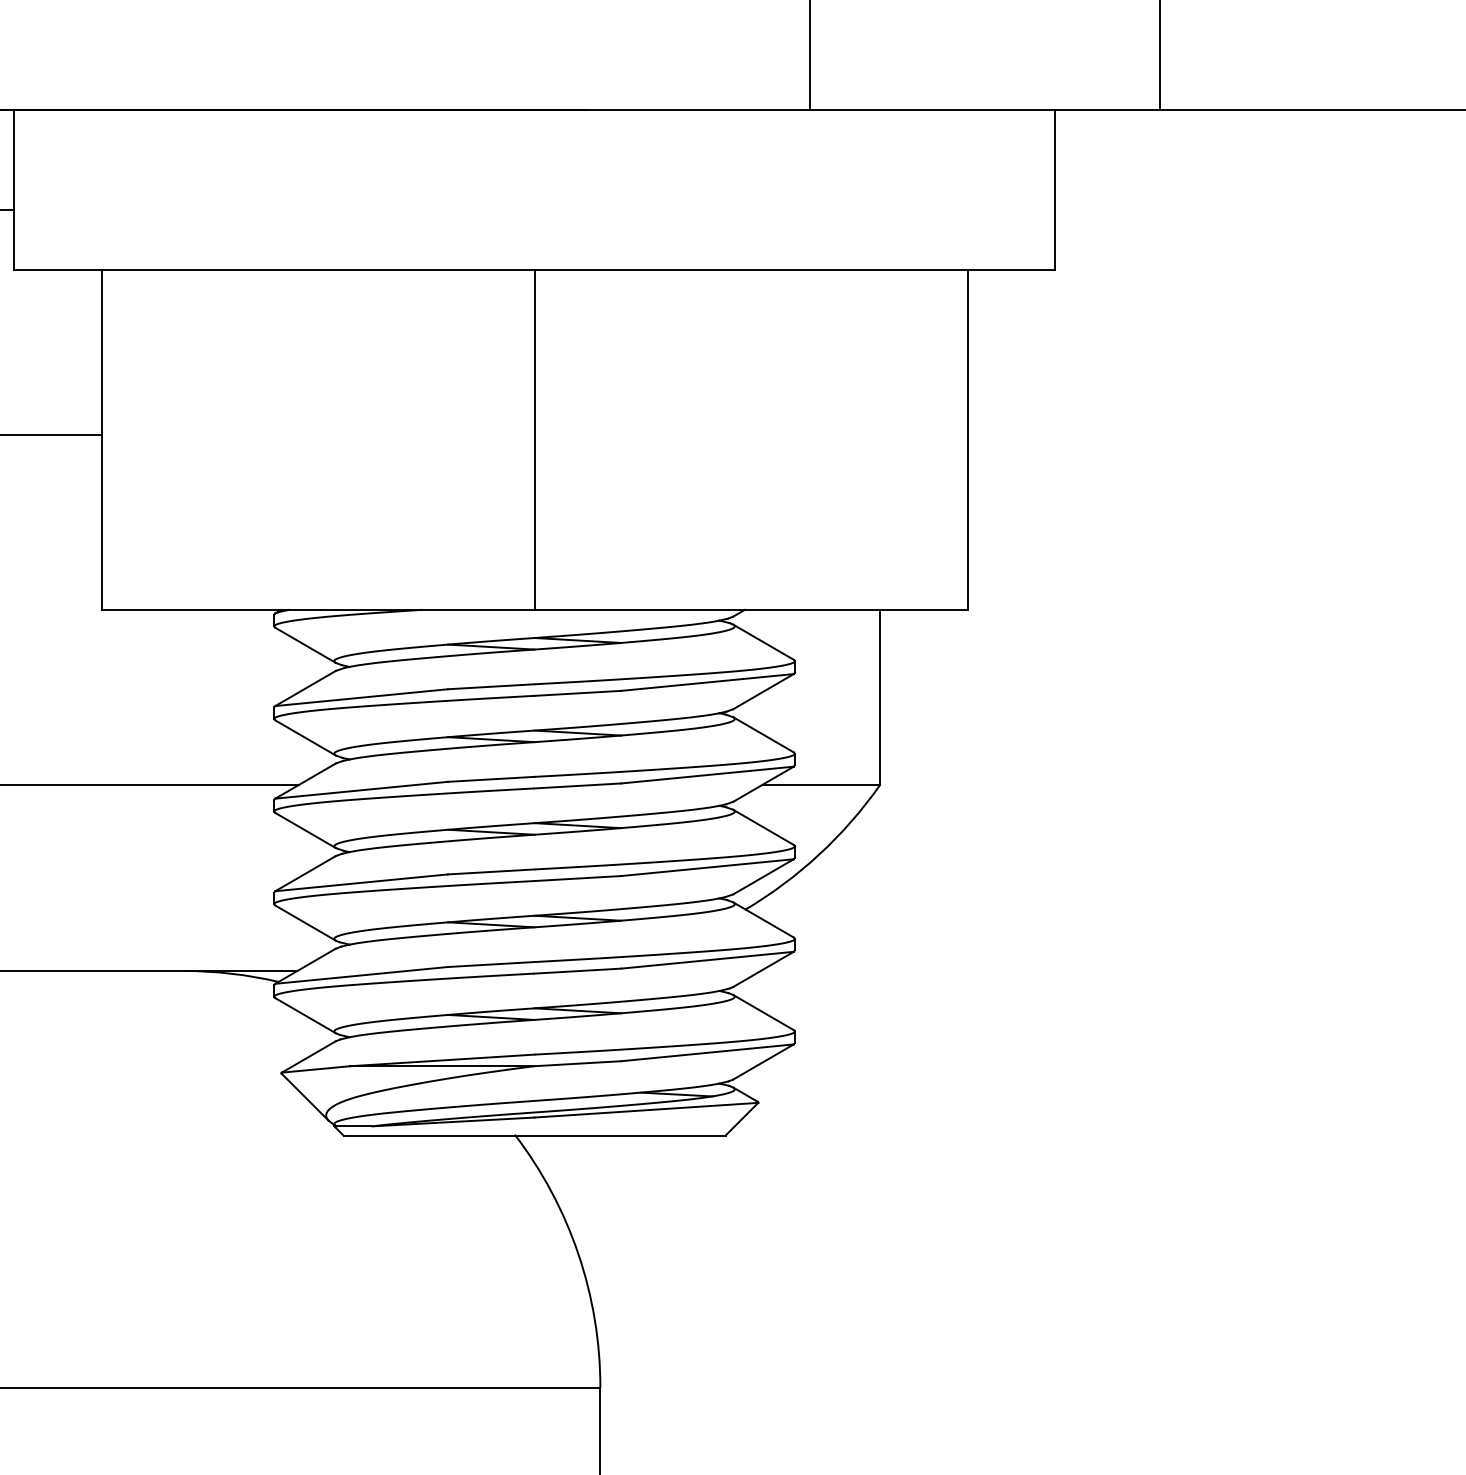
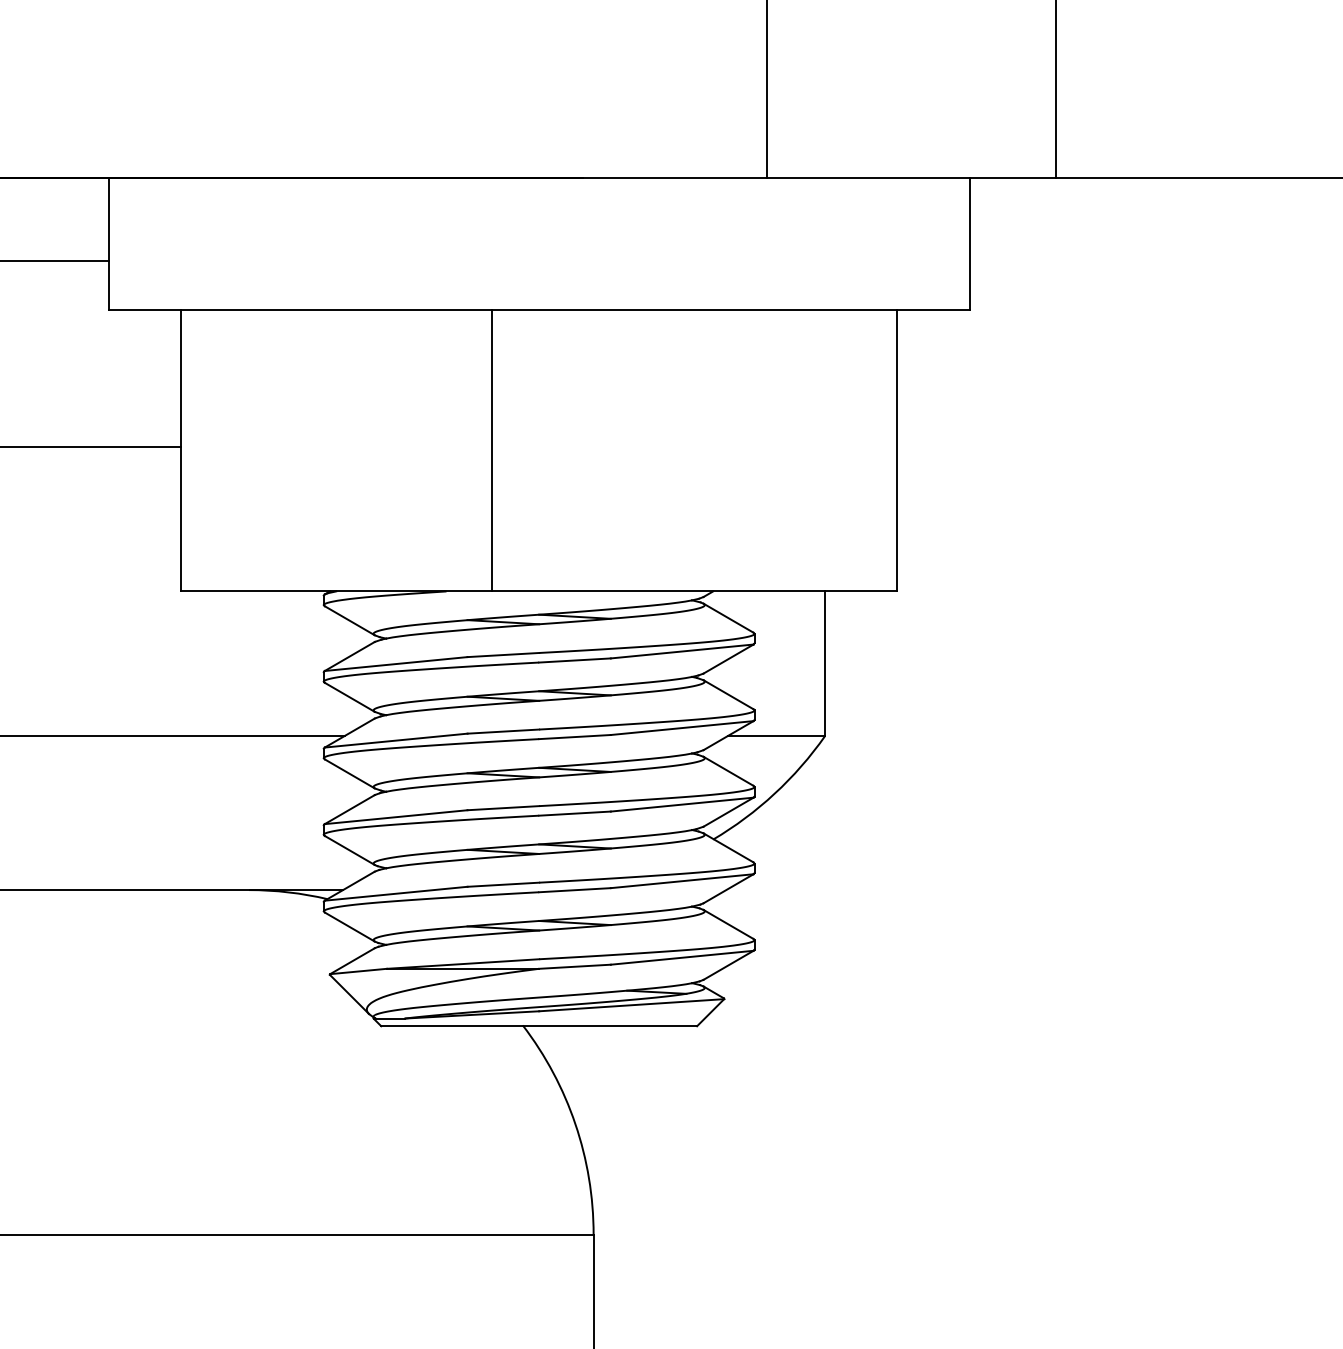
line: (534, 439) -> (492, 450), moved

